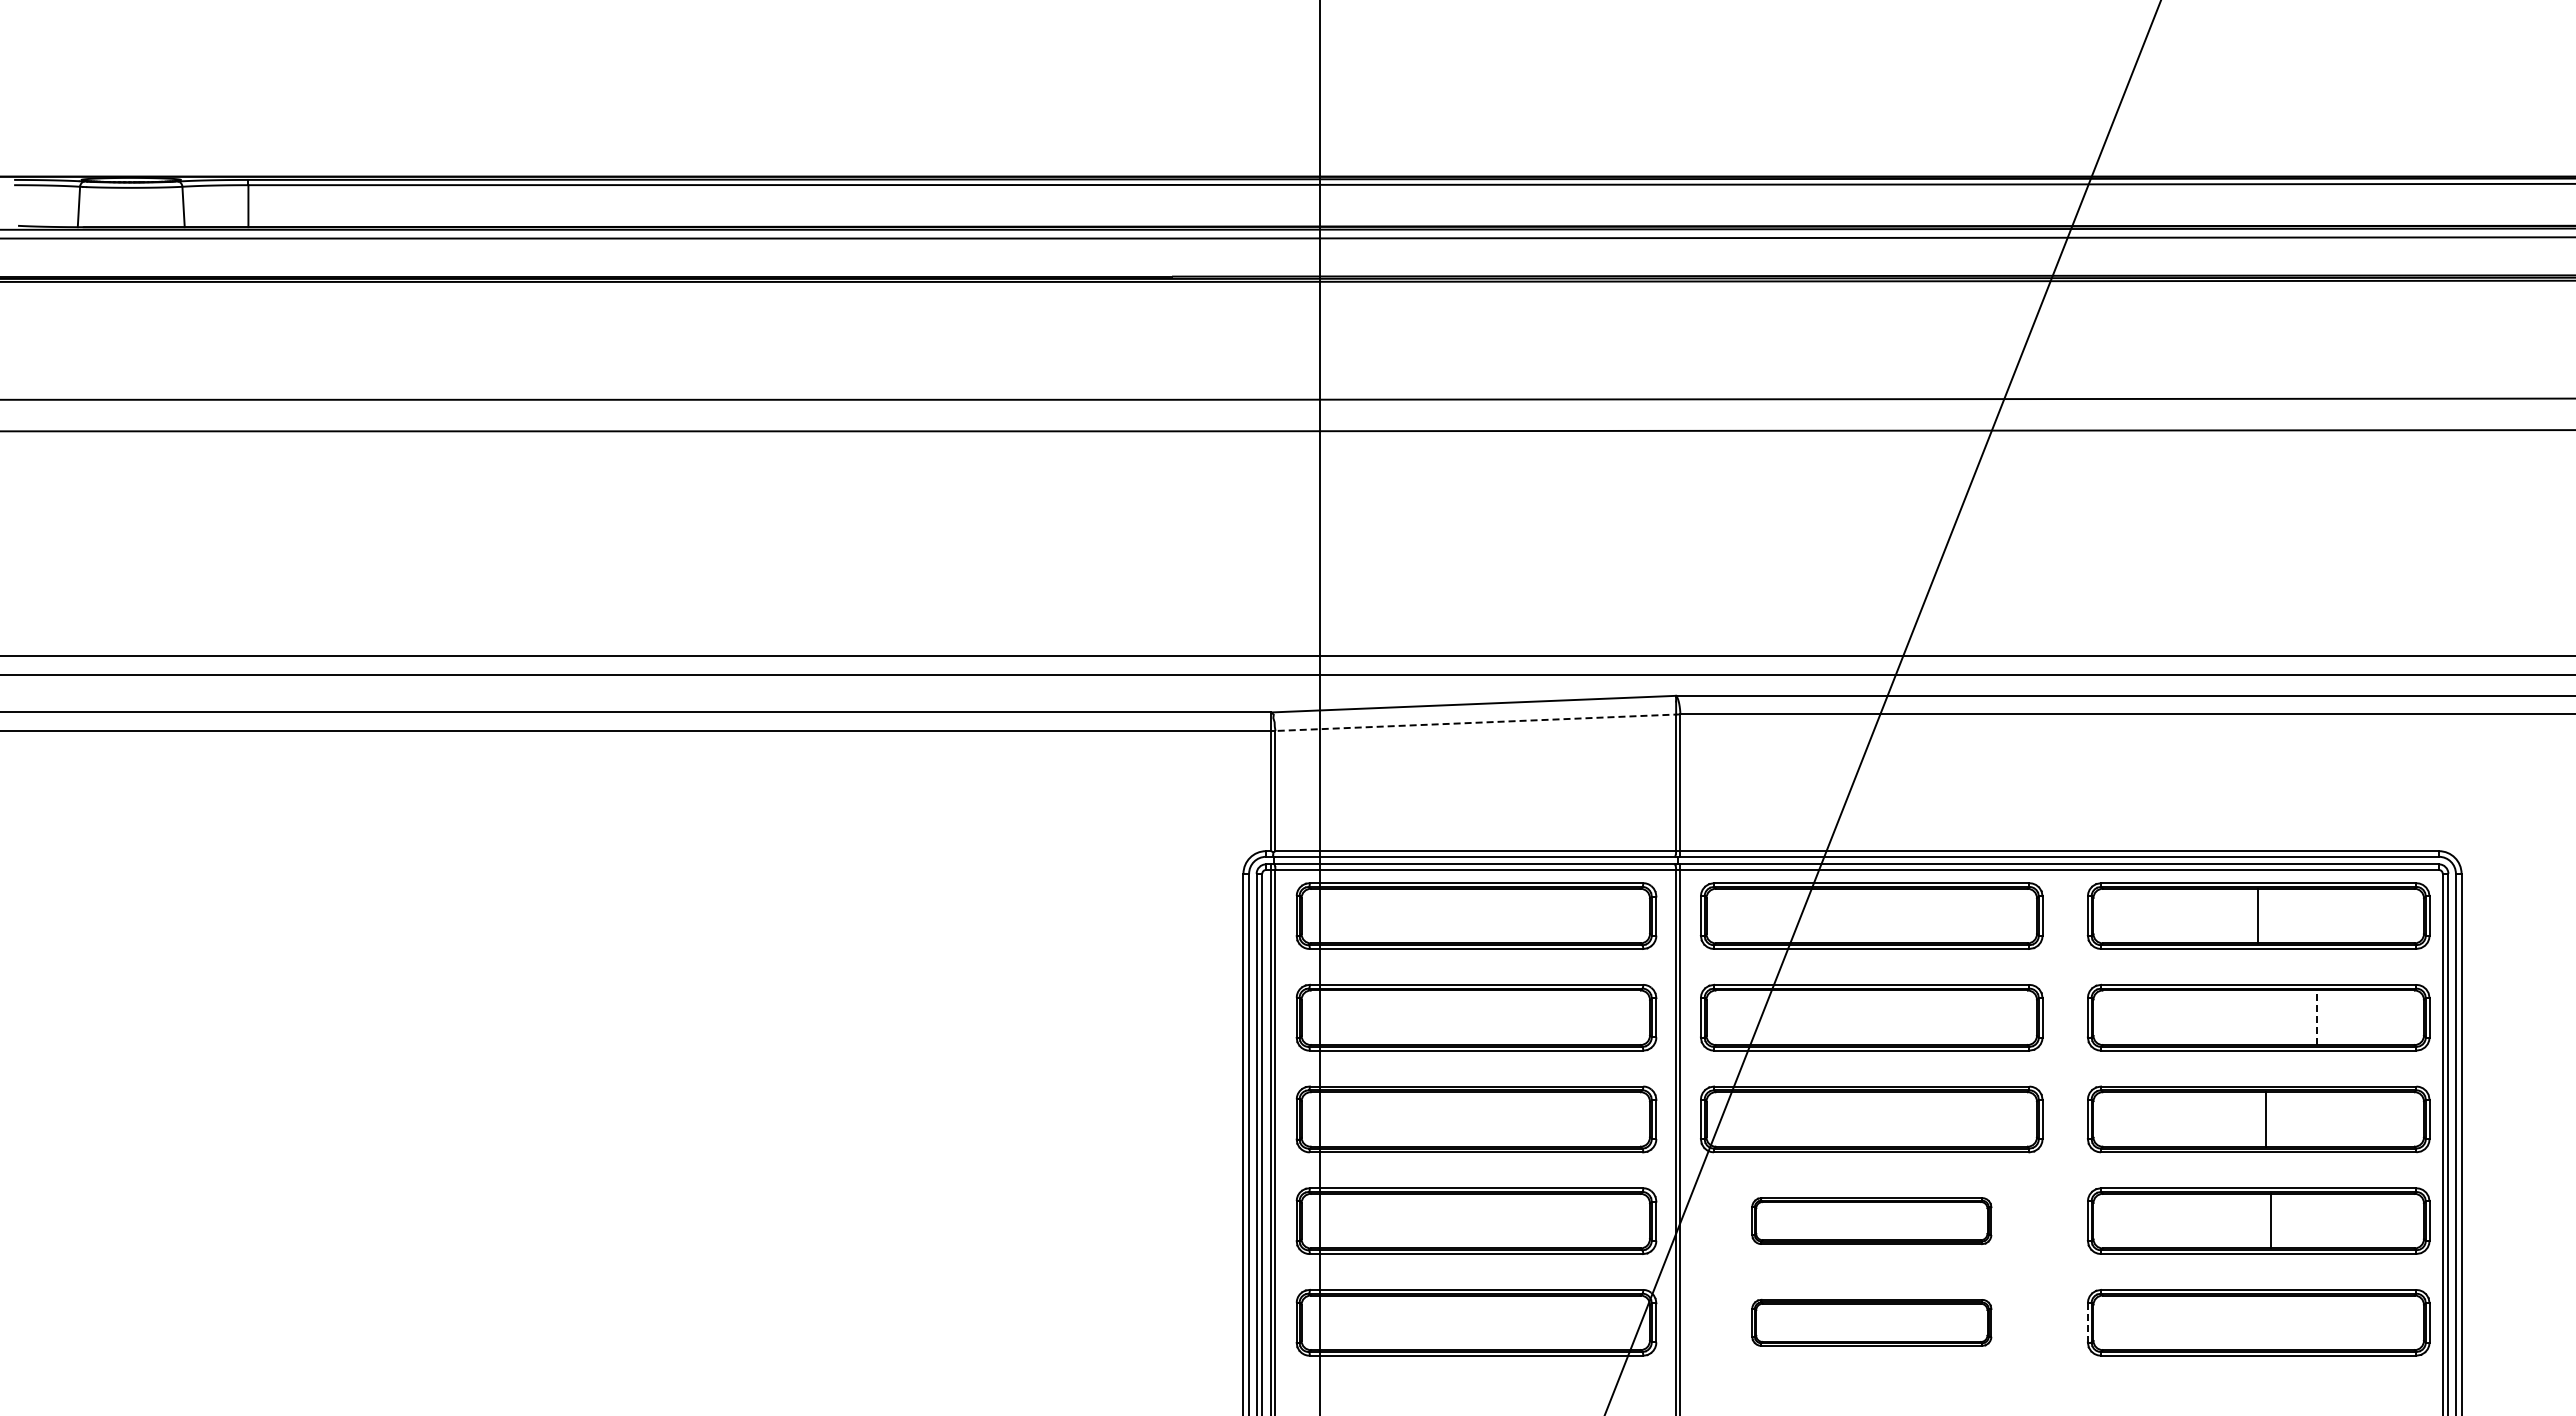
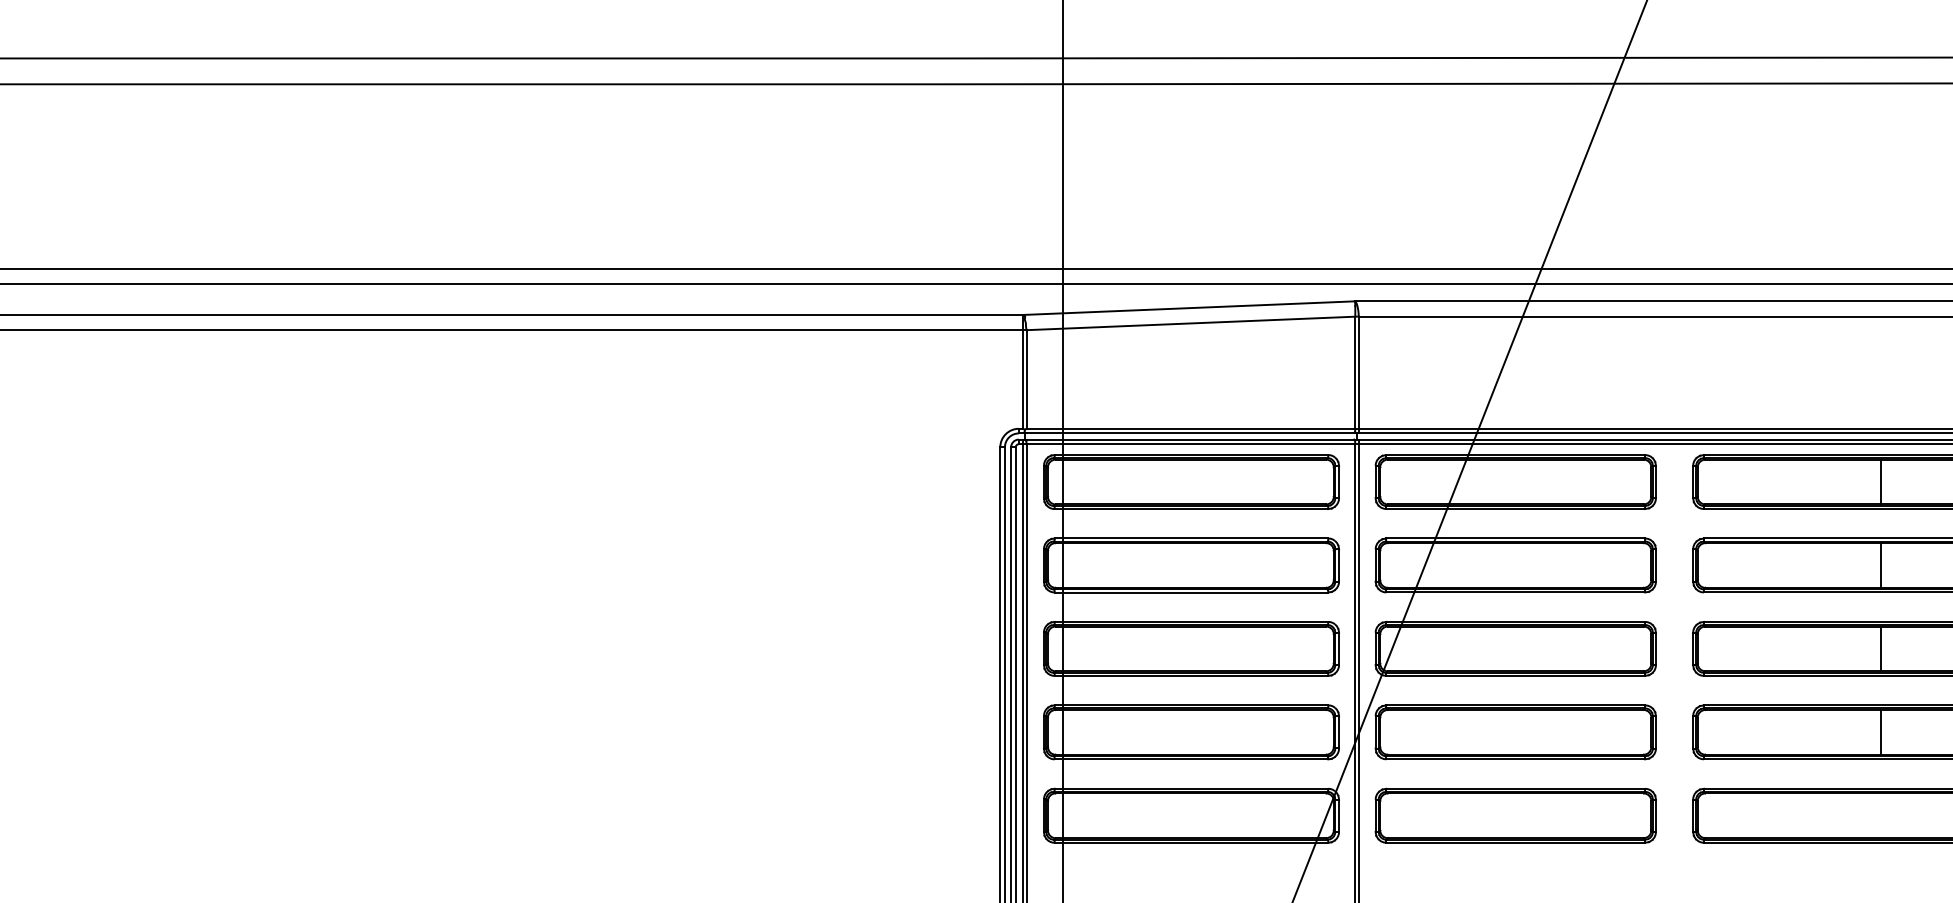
line: (1477, 722) -> (1192, 323), dashed -> solid
line: (2257, 915) -> (1880, 481), moved
line: (2316, 1017) -> (1880, 565), dashed -> solid
line: (2265, 1119) -> (1880, 648), moved
part: (1871, 1220) -> (1515, 731), size x1.43
line: (2270, 1220) -> (1880, 731), moved
part: (1871, 1322) -> (1515, 815), size x1.43
line: (2087, 1322) -> (1692, 815), dashed -> solid

